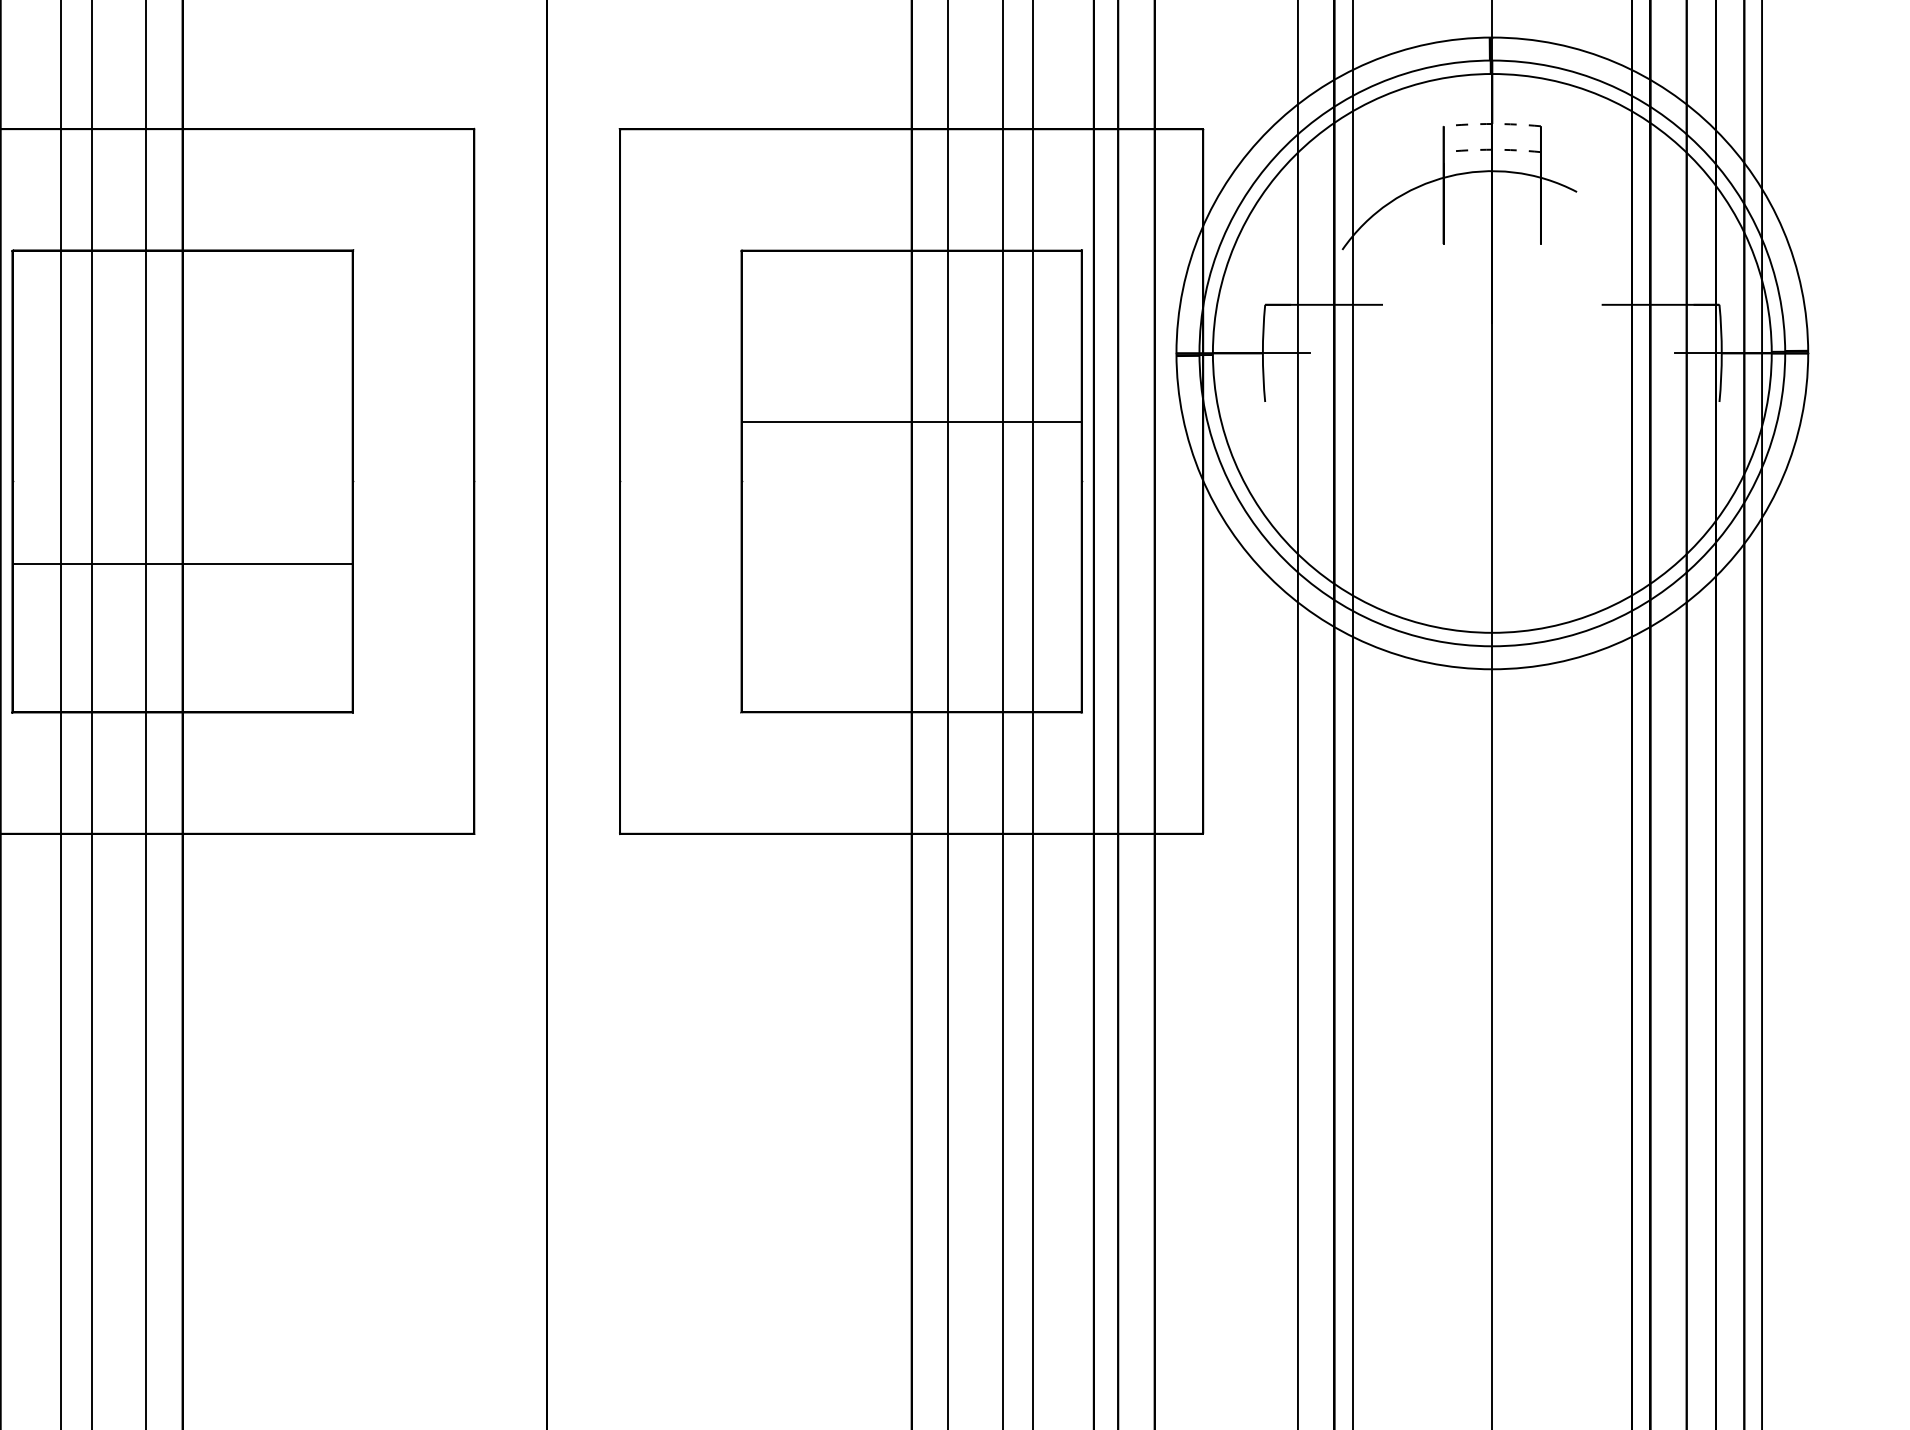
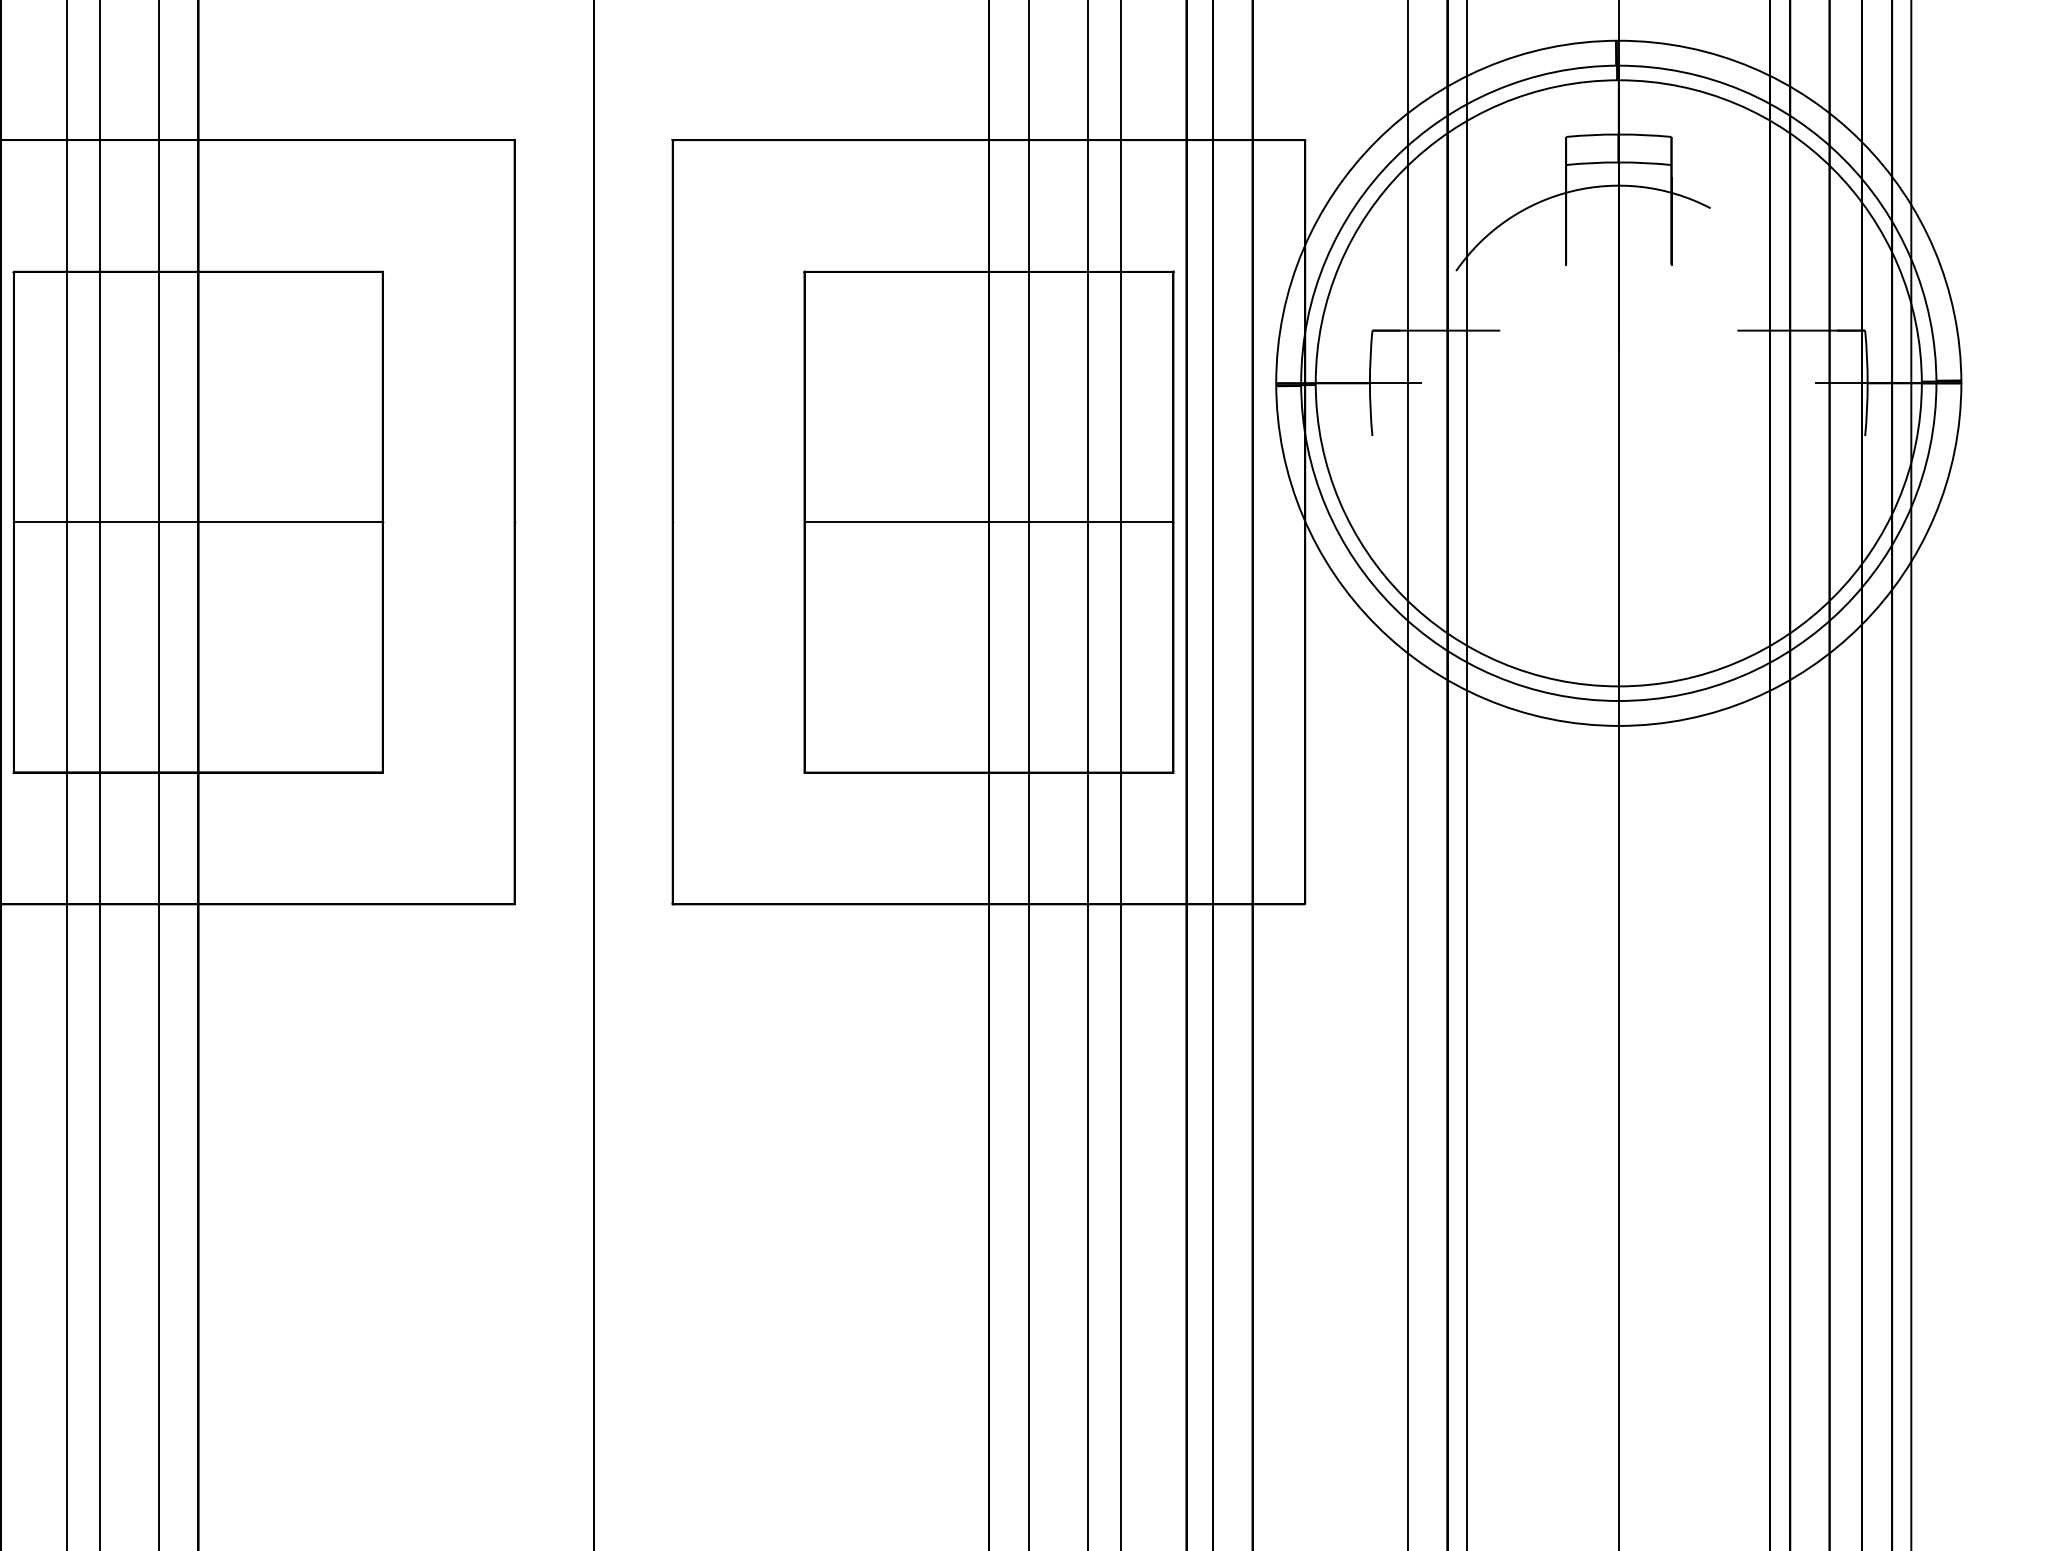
arc: (1492, 123) -> (1618, 134), dashed -> solid
arc: (1492, 149) -> (1618, 162), dashed -> solid
line: (911, 421) -> (988, 522), moved
line: (181, 564) -> (197, 522), moved

